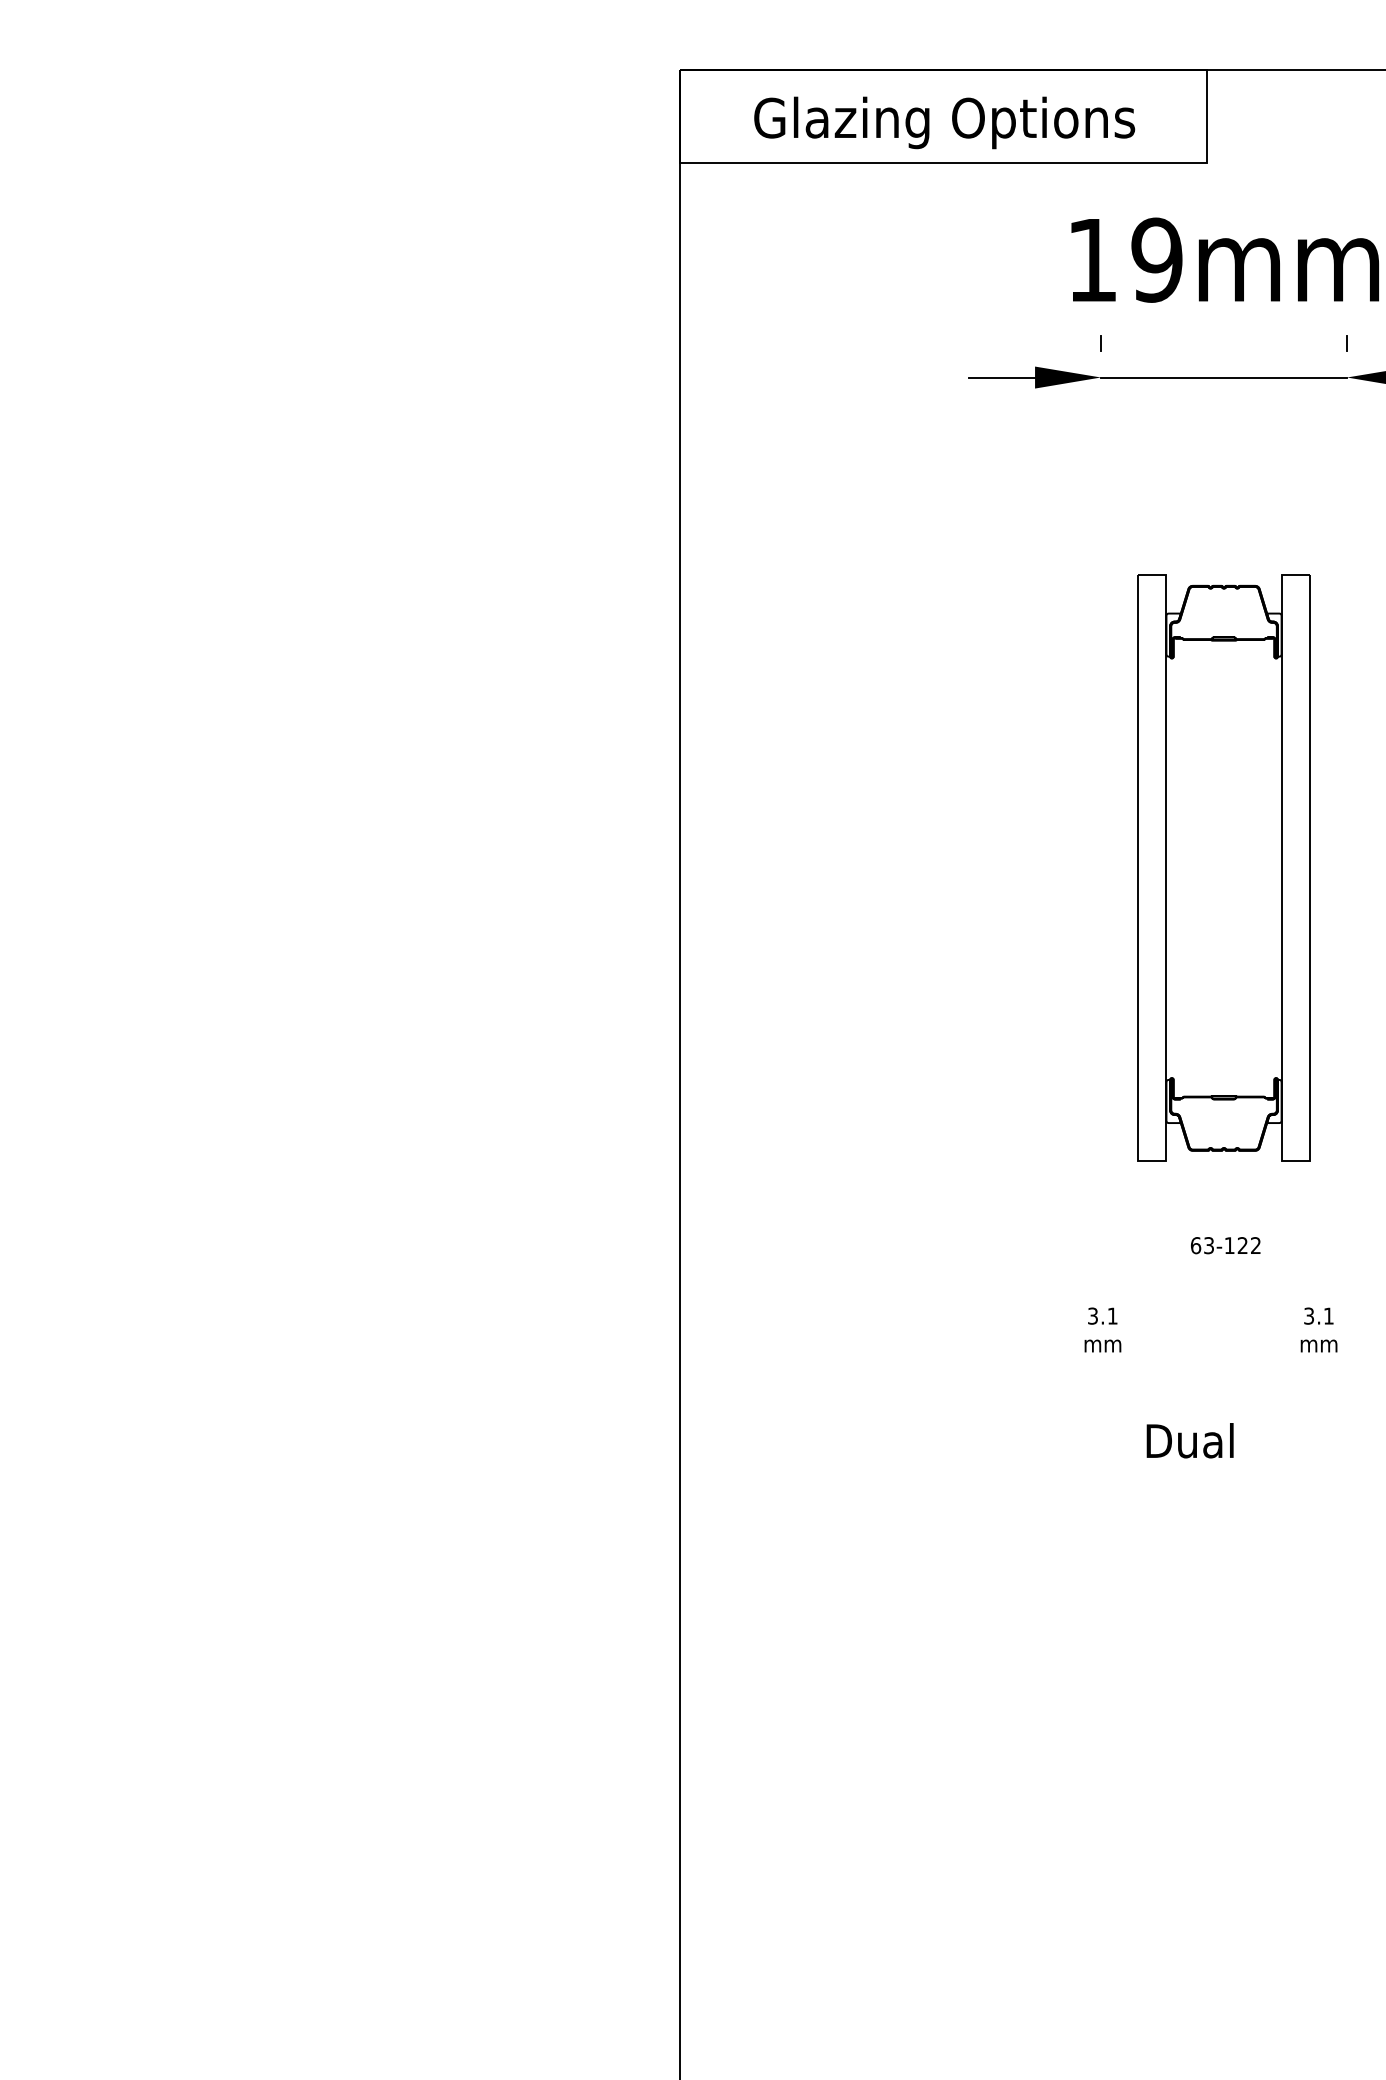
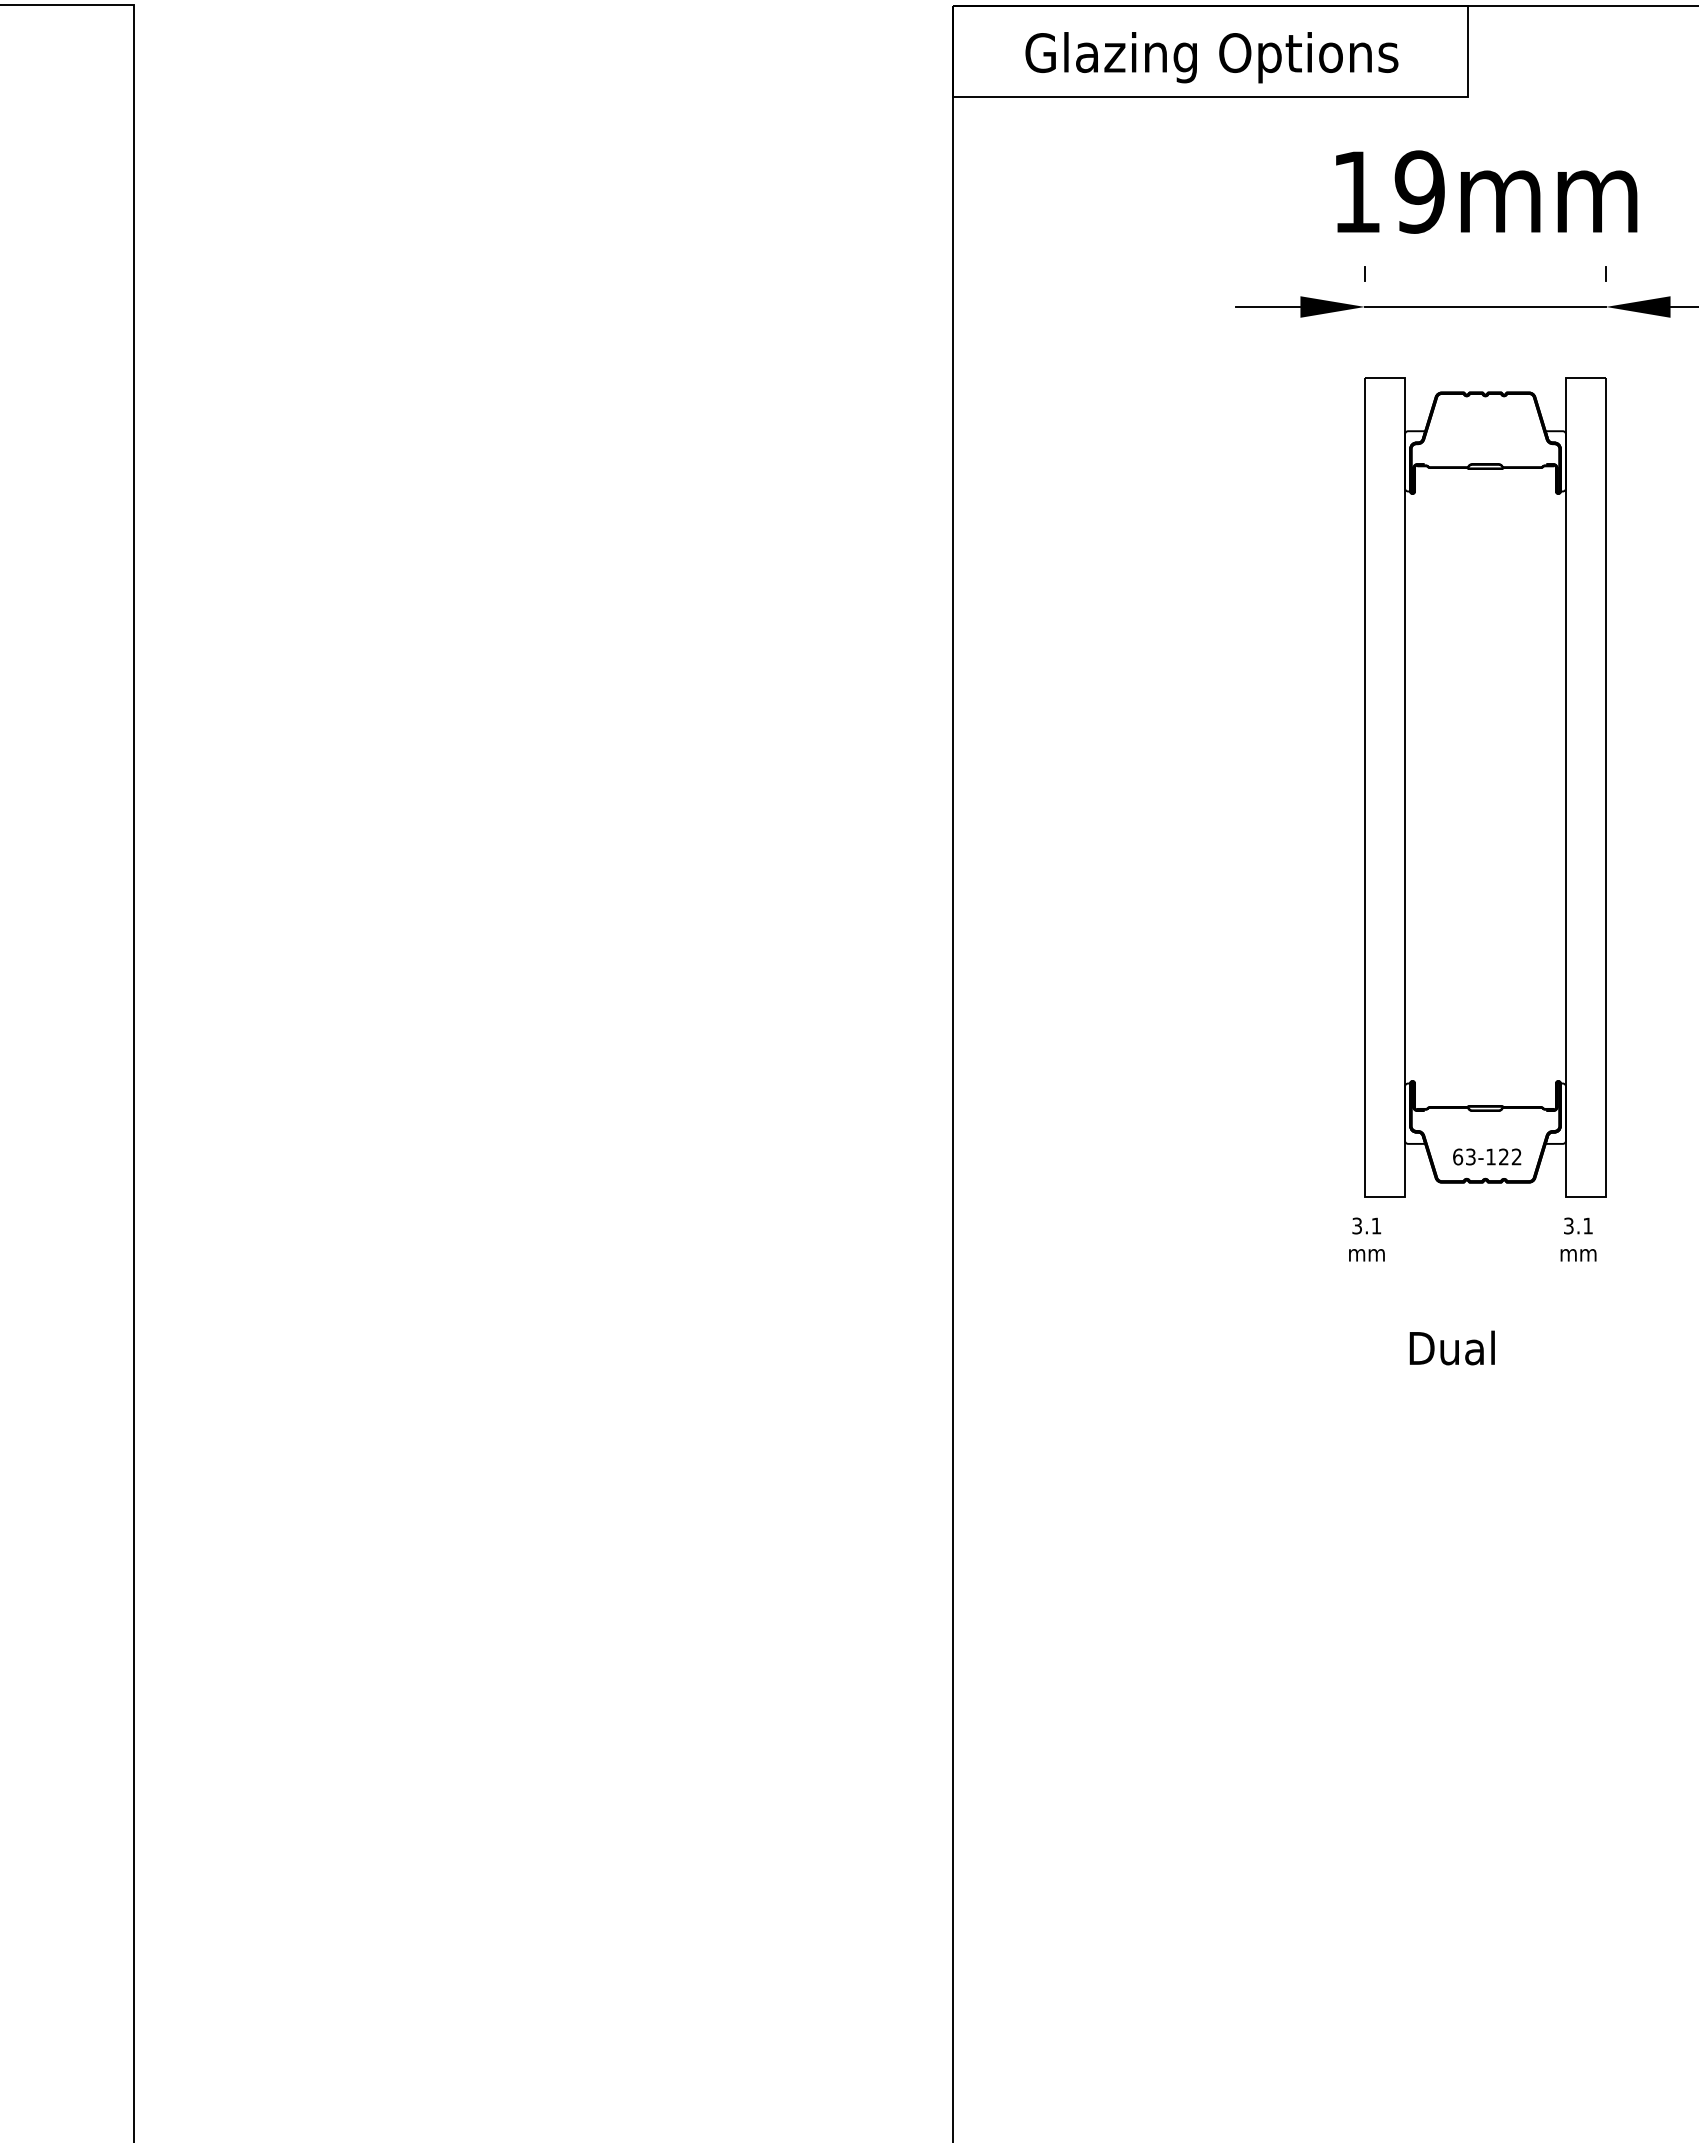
part: (1224, 868) -> (1485, 787), size x1.43

